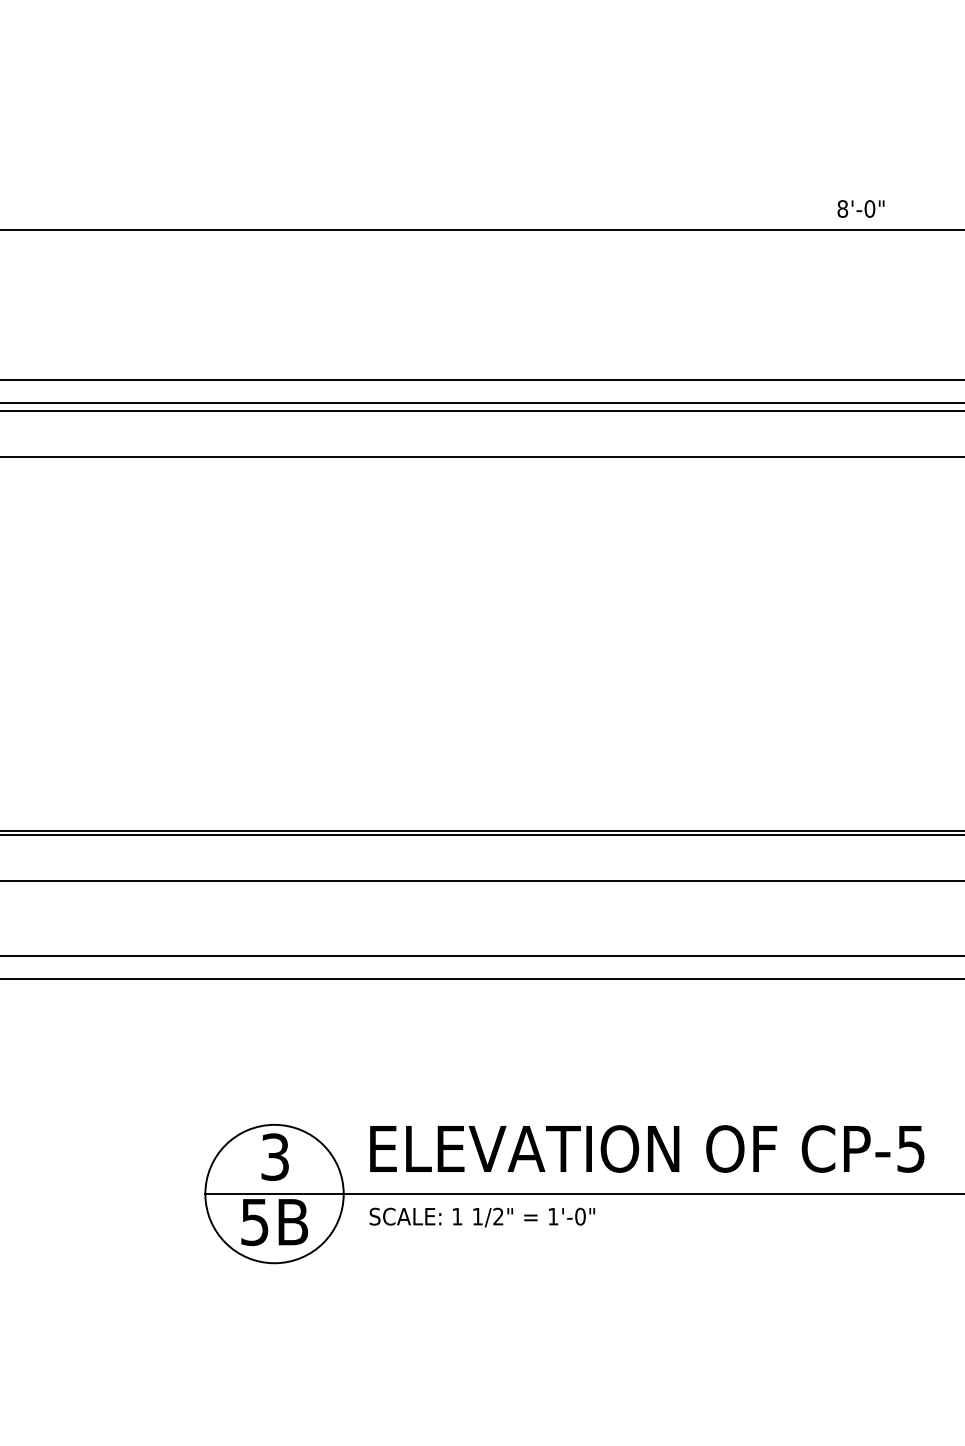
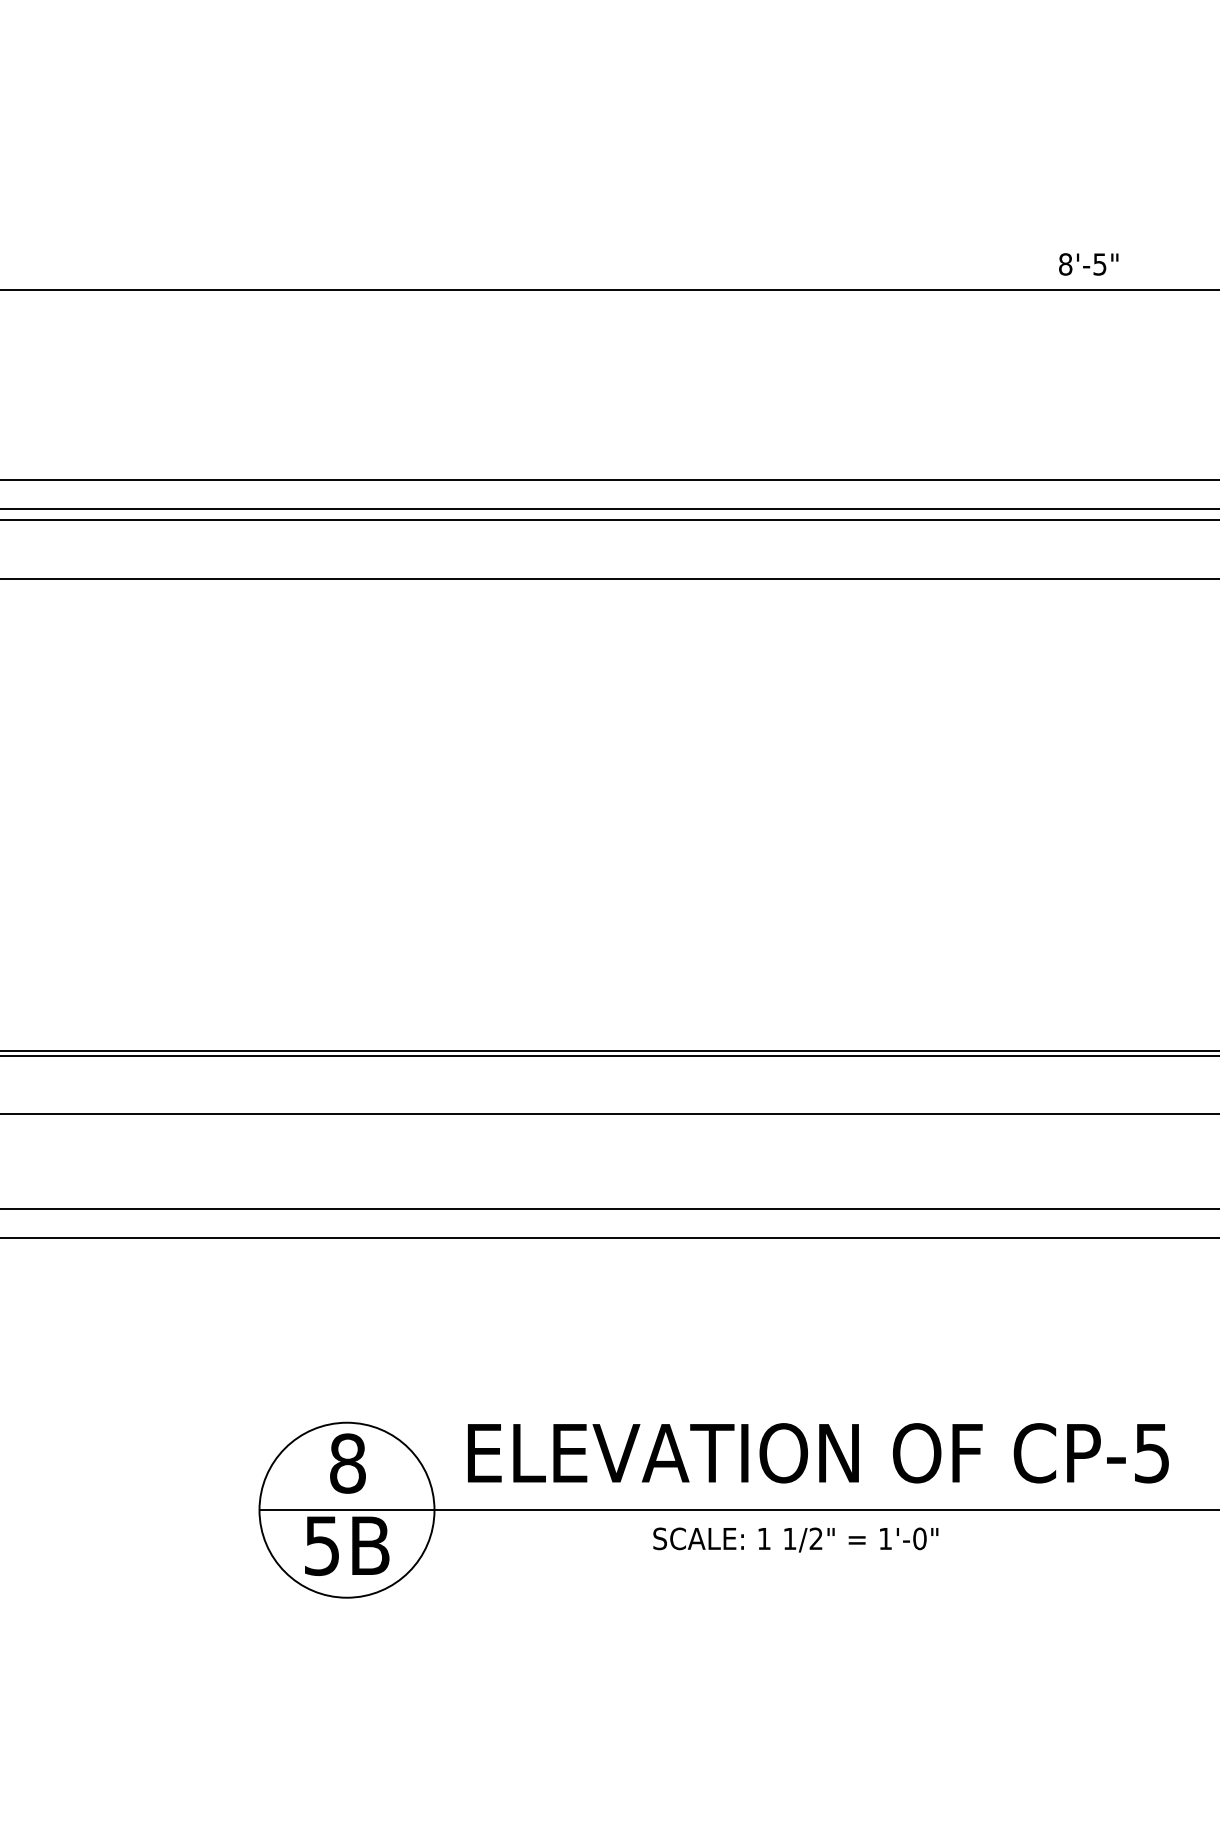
text: (869, 209) -> (1099, 264), 8'-0" -> 8'-5"
text: (274, 1157) -> (347, 1463), 3 -> 8
text: (482, 1217) -> (795, 1539), moved

